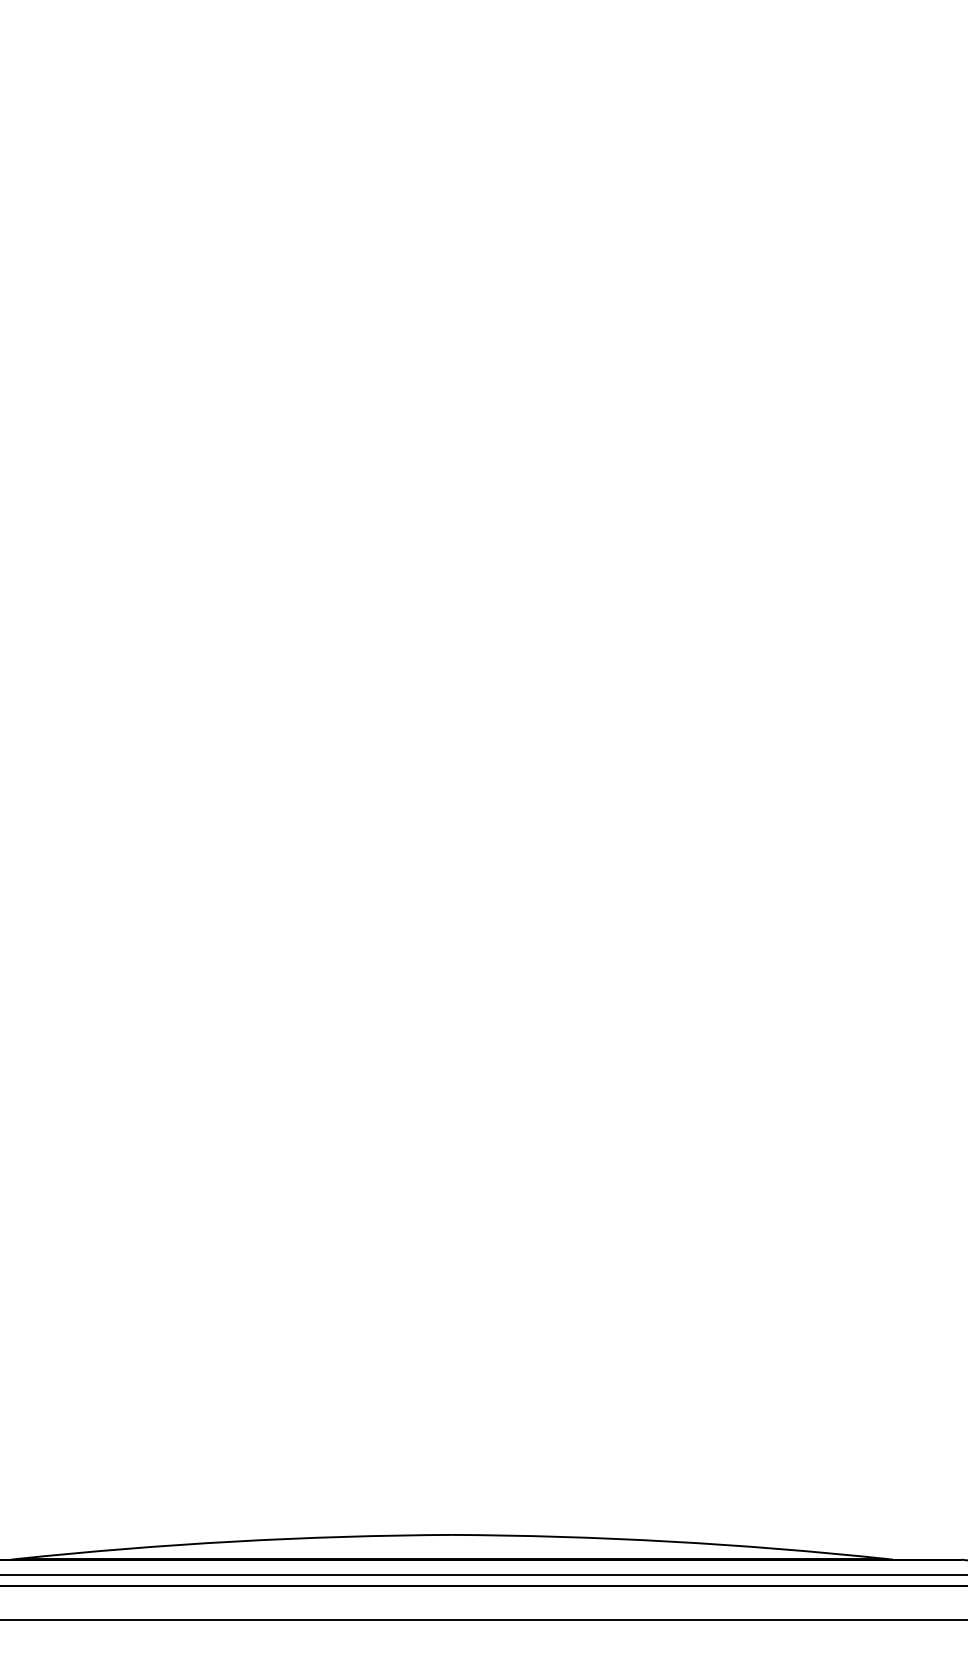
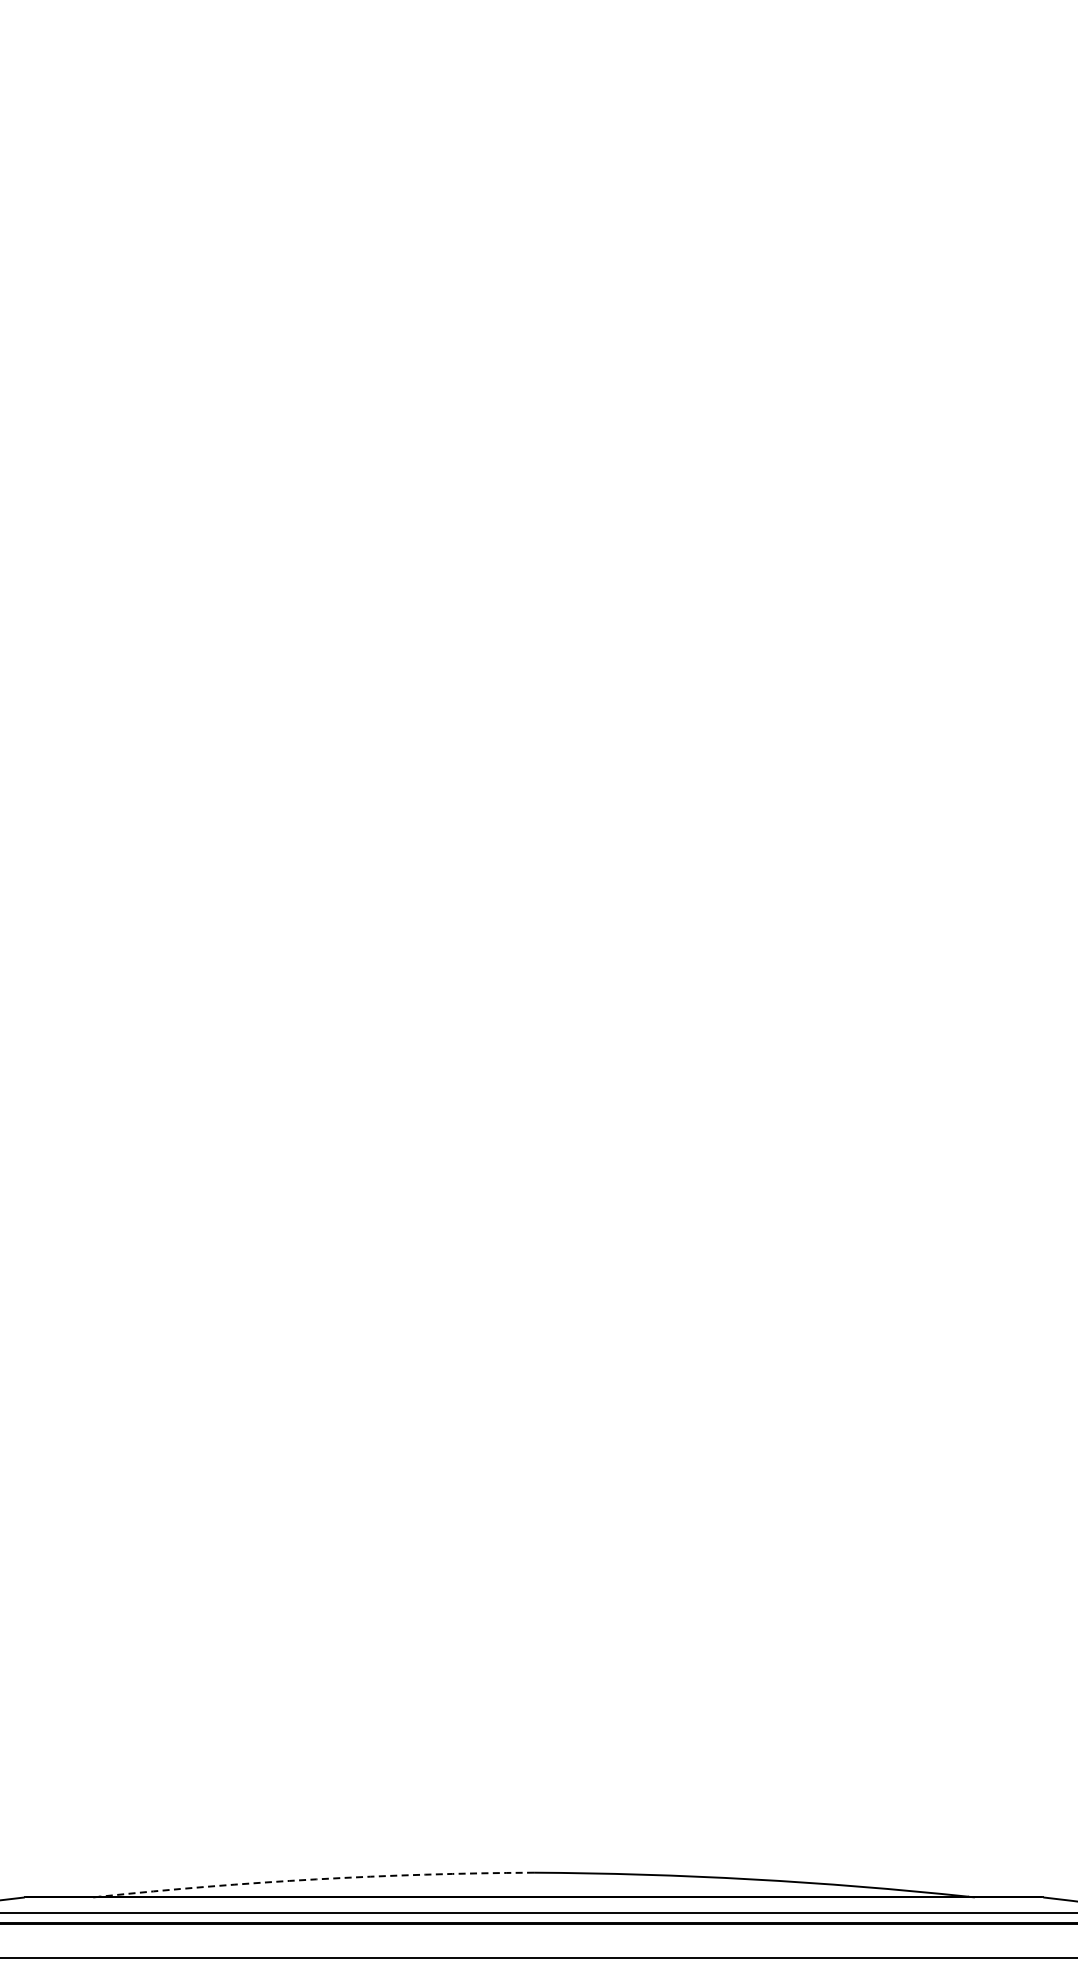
arc: (234, 1541) -> (316, 1879), solid -> dashed

